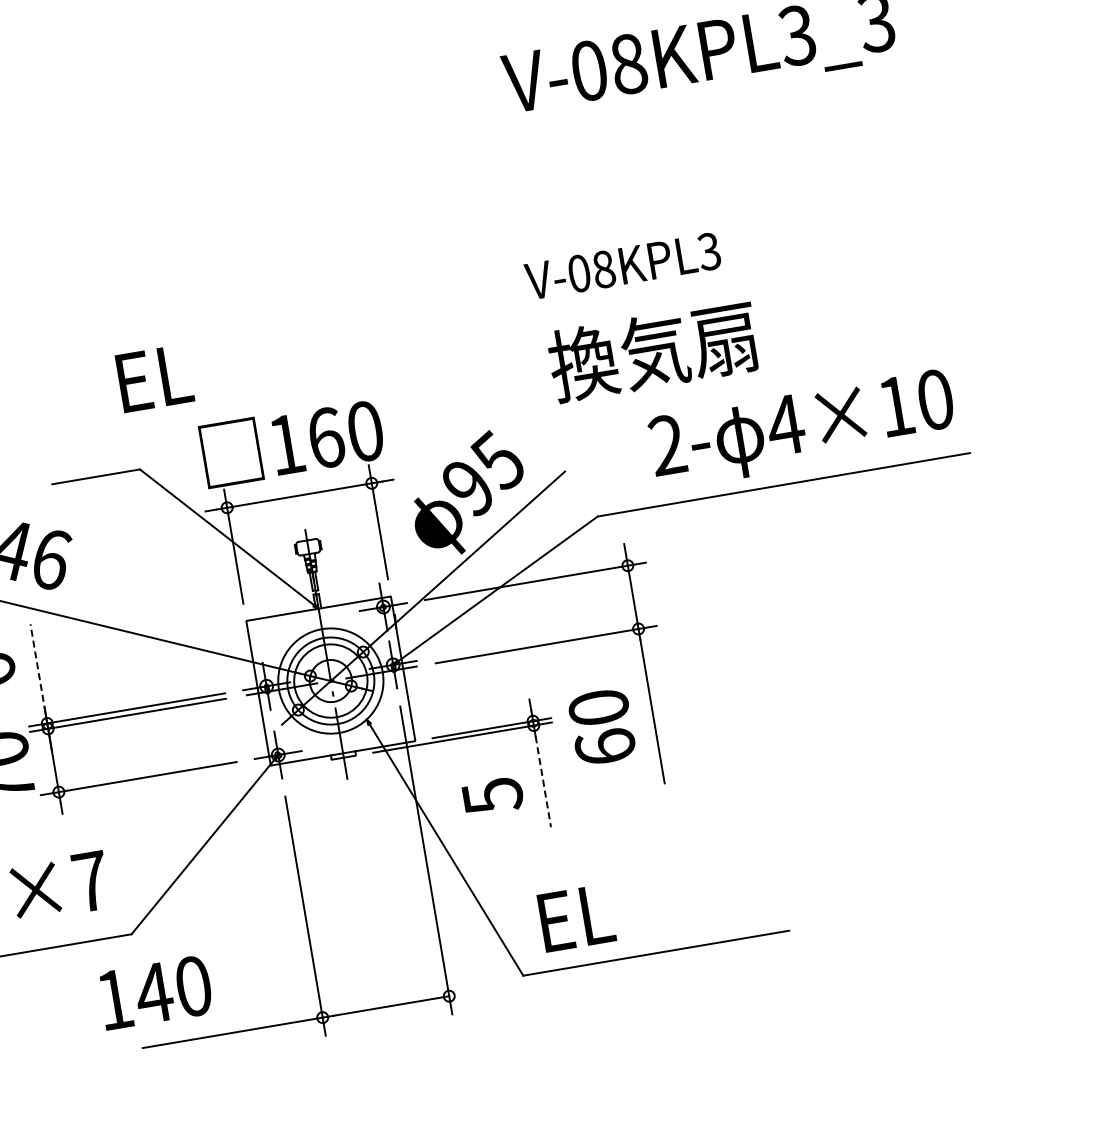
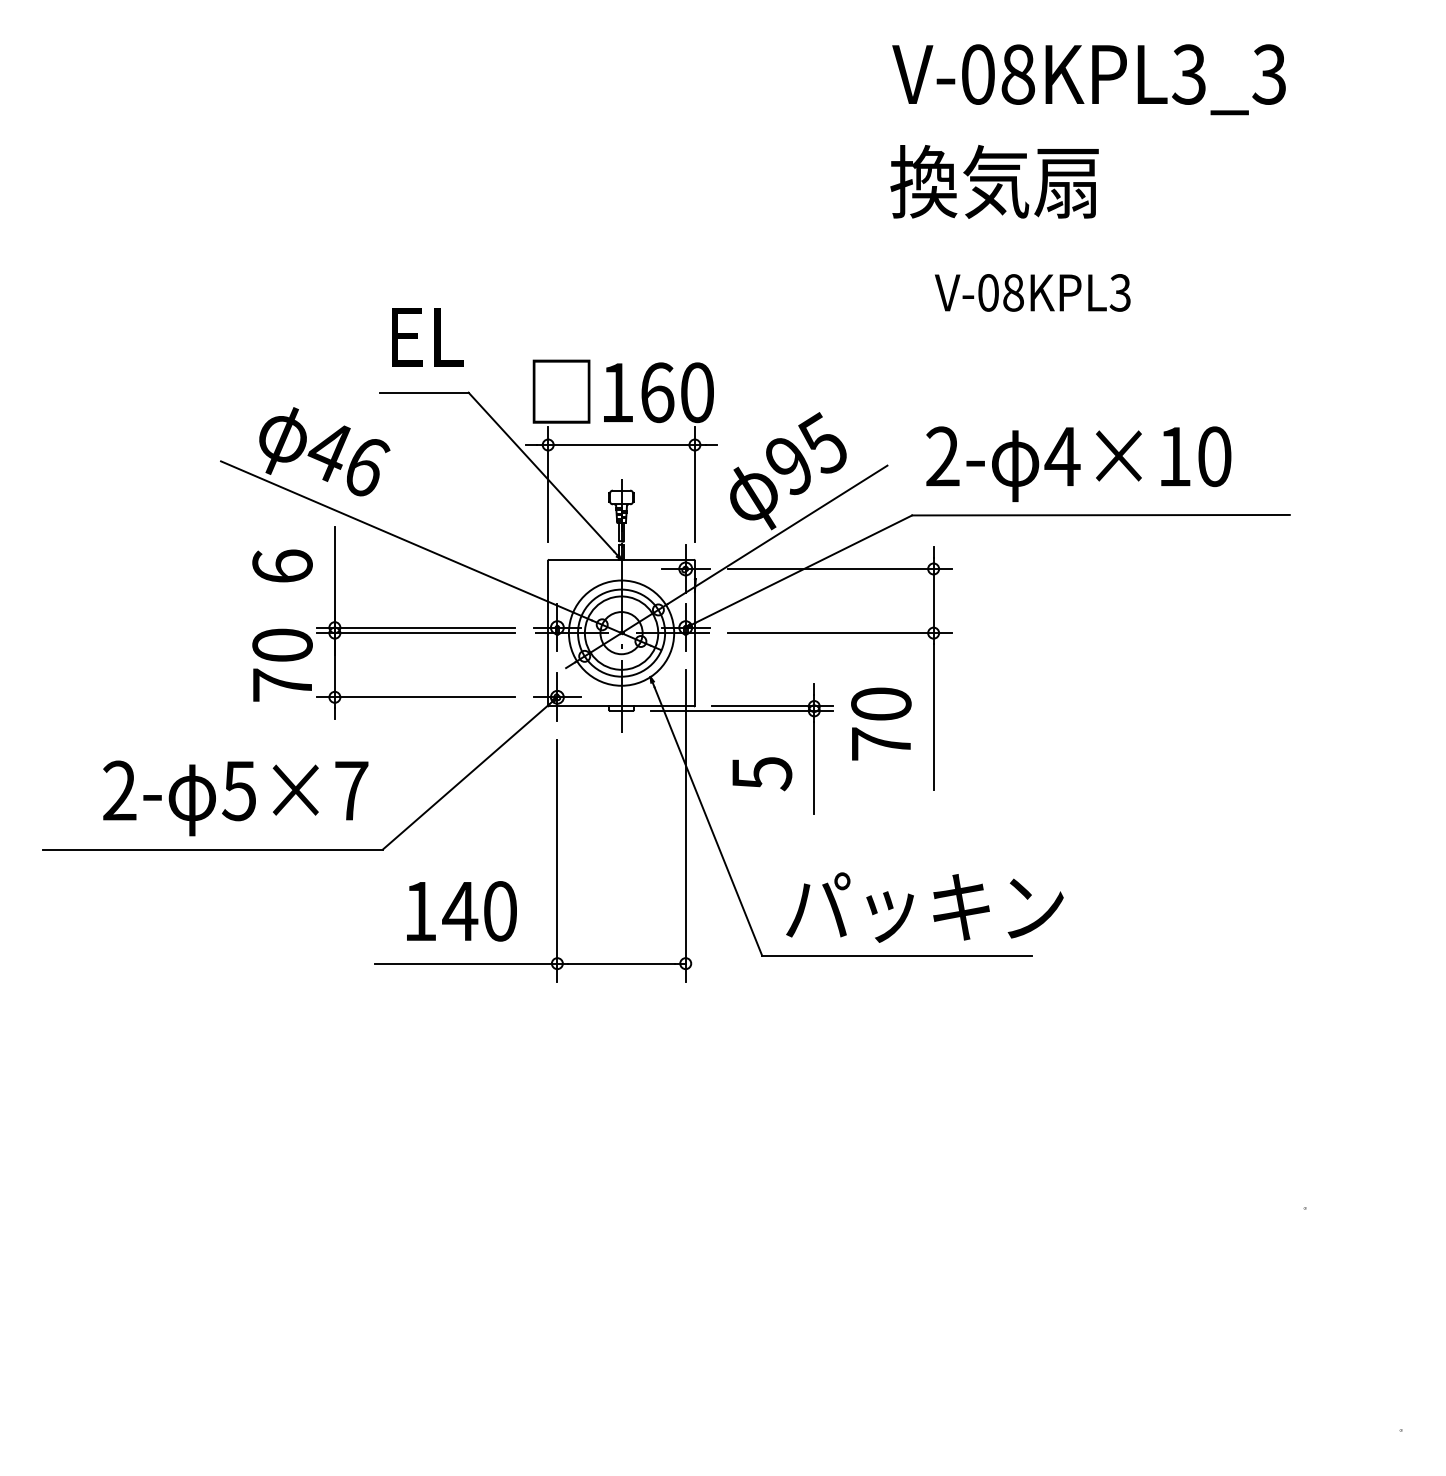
text: (622, 265) -> (1032, 292), moved
text: (653, 351) -> (994, 181), moved
text: (154, 378) -> (427, 337), moved
text: (802, 429) -> (1078, 463), moved
line: (37, 668) -> (334, 571), dashed -> solid
text: (605, 746) -> (881, 743), 60 -> 70
line: (543, 782) -> (814, 768), dashed -> solid
text: (675, 901) -> (924, 907), EL -> パッキン
text: (155, 993) -> (461, 911), moved

